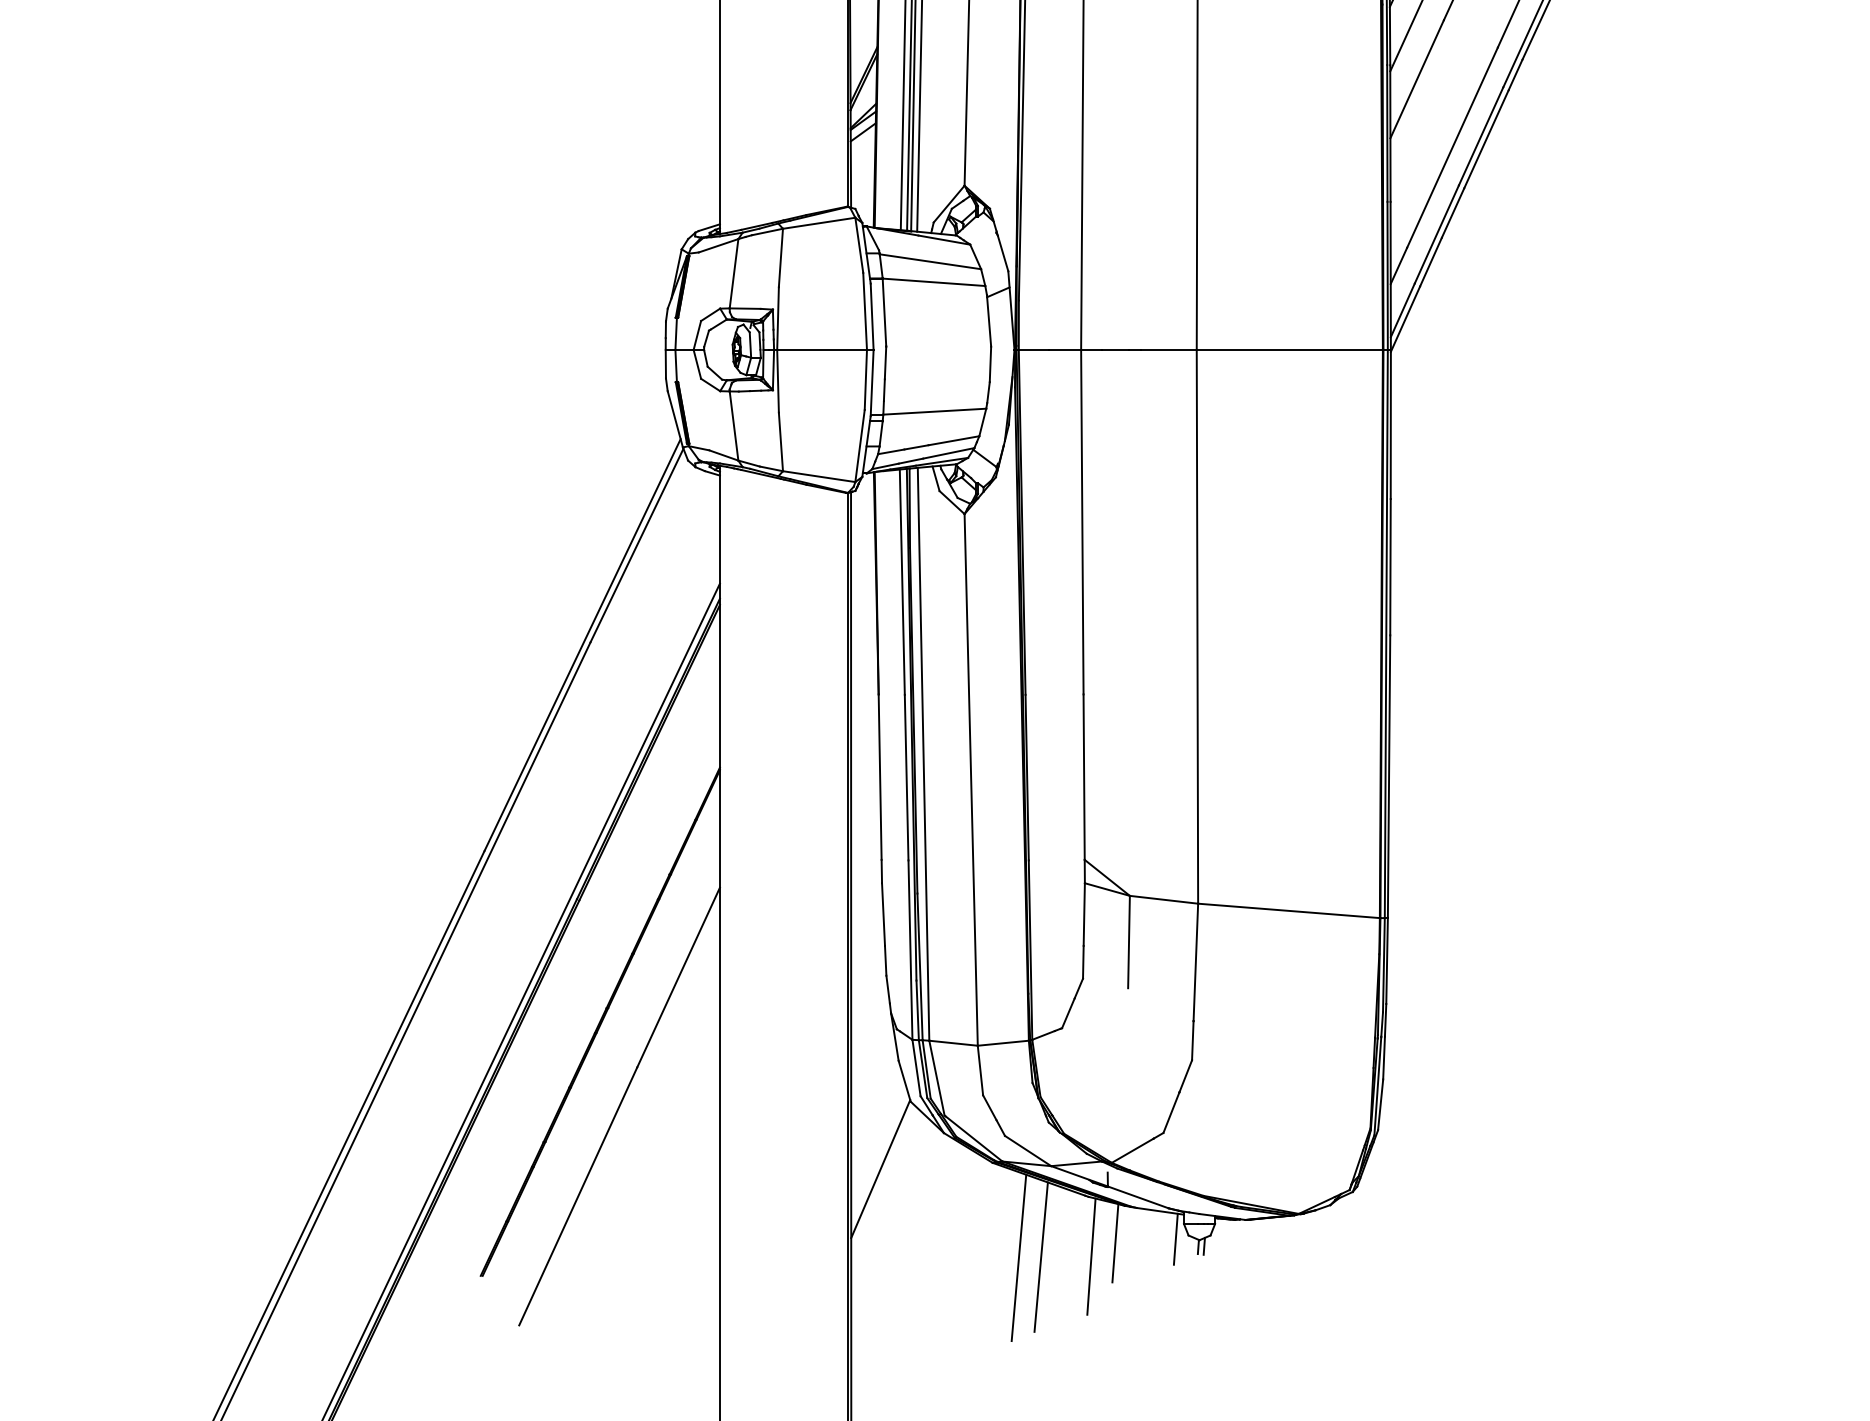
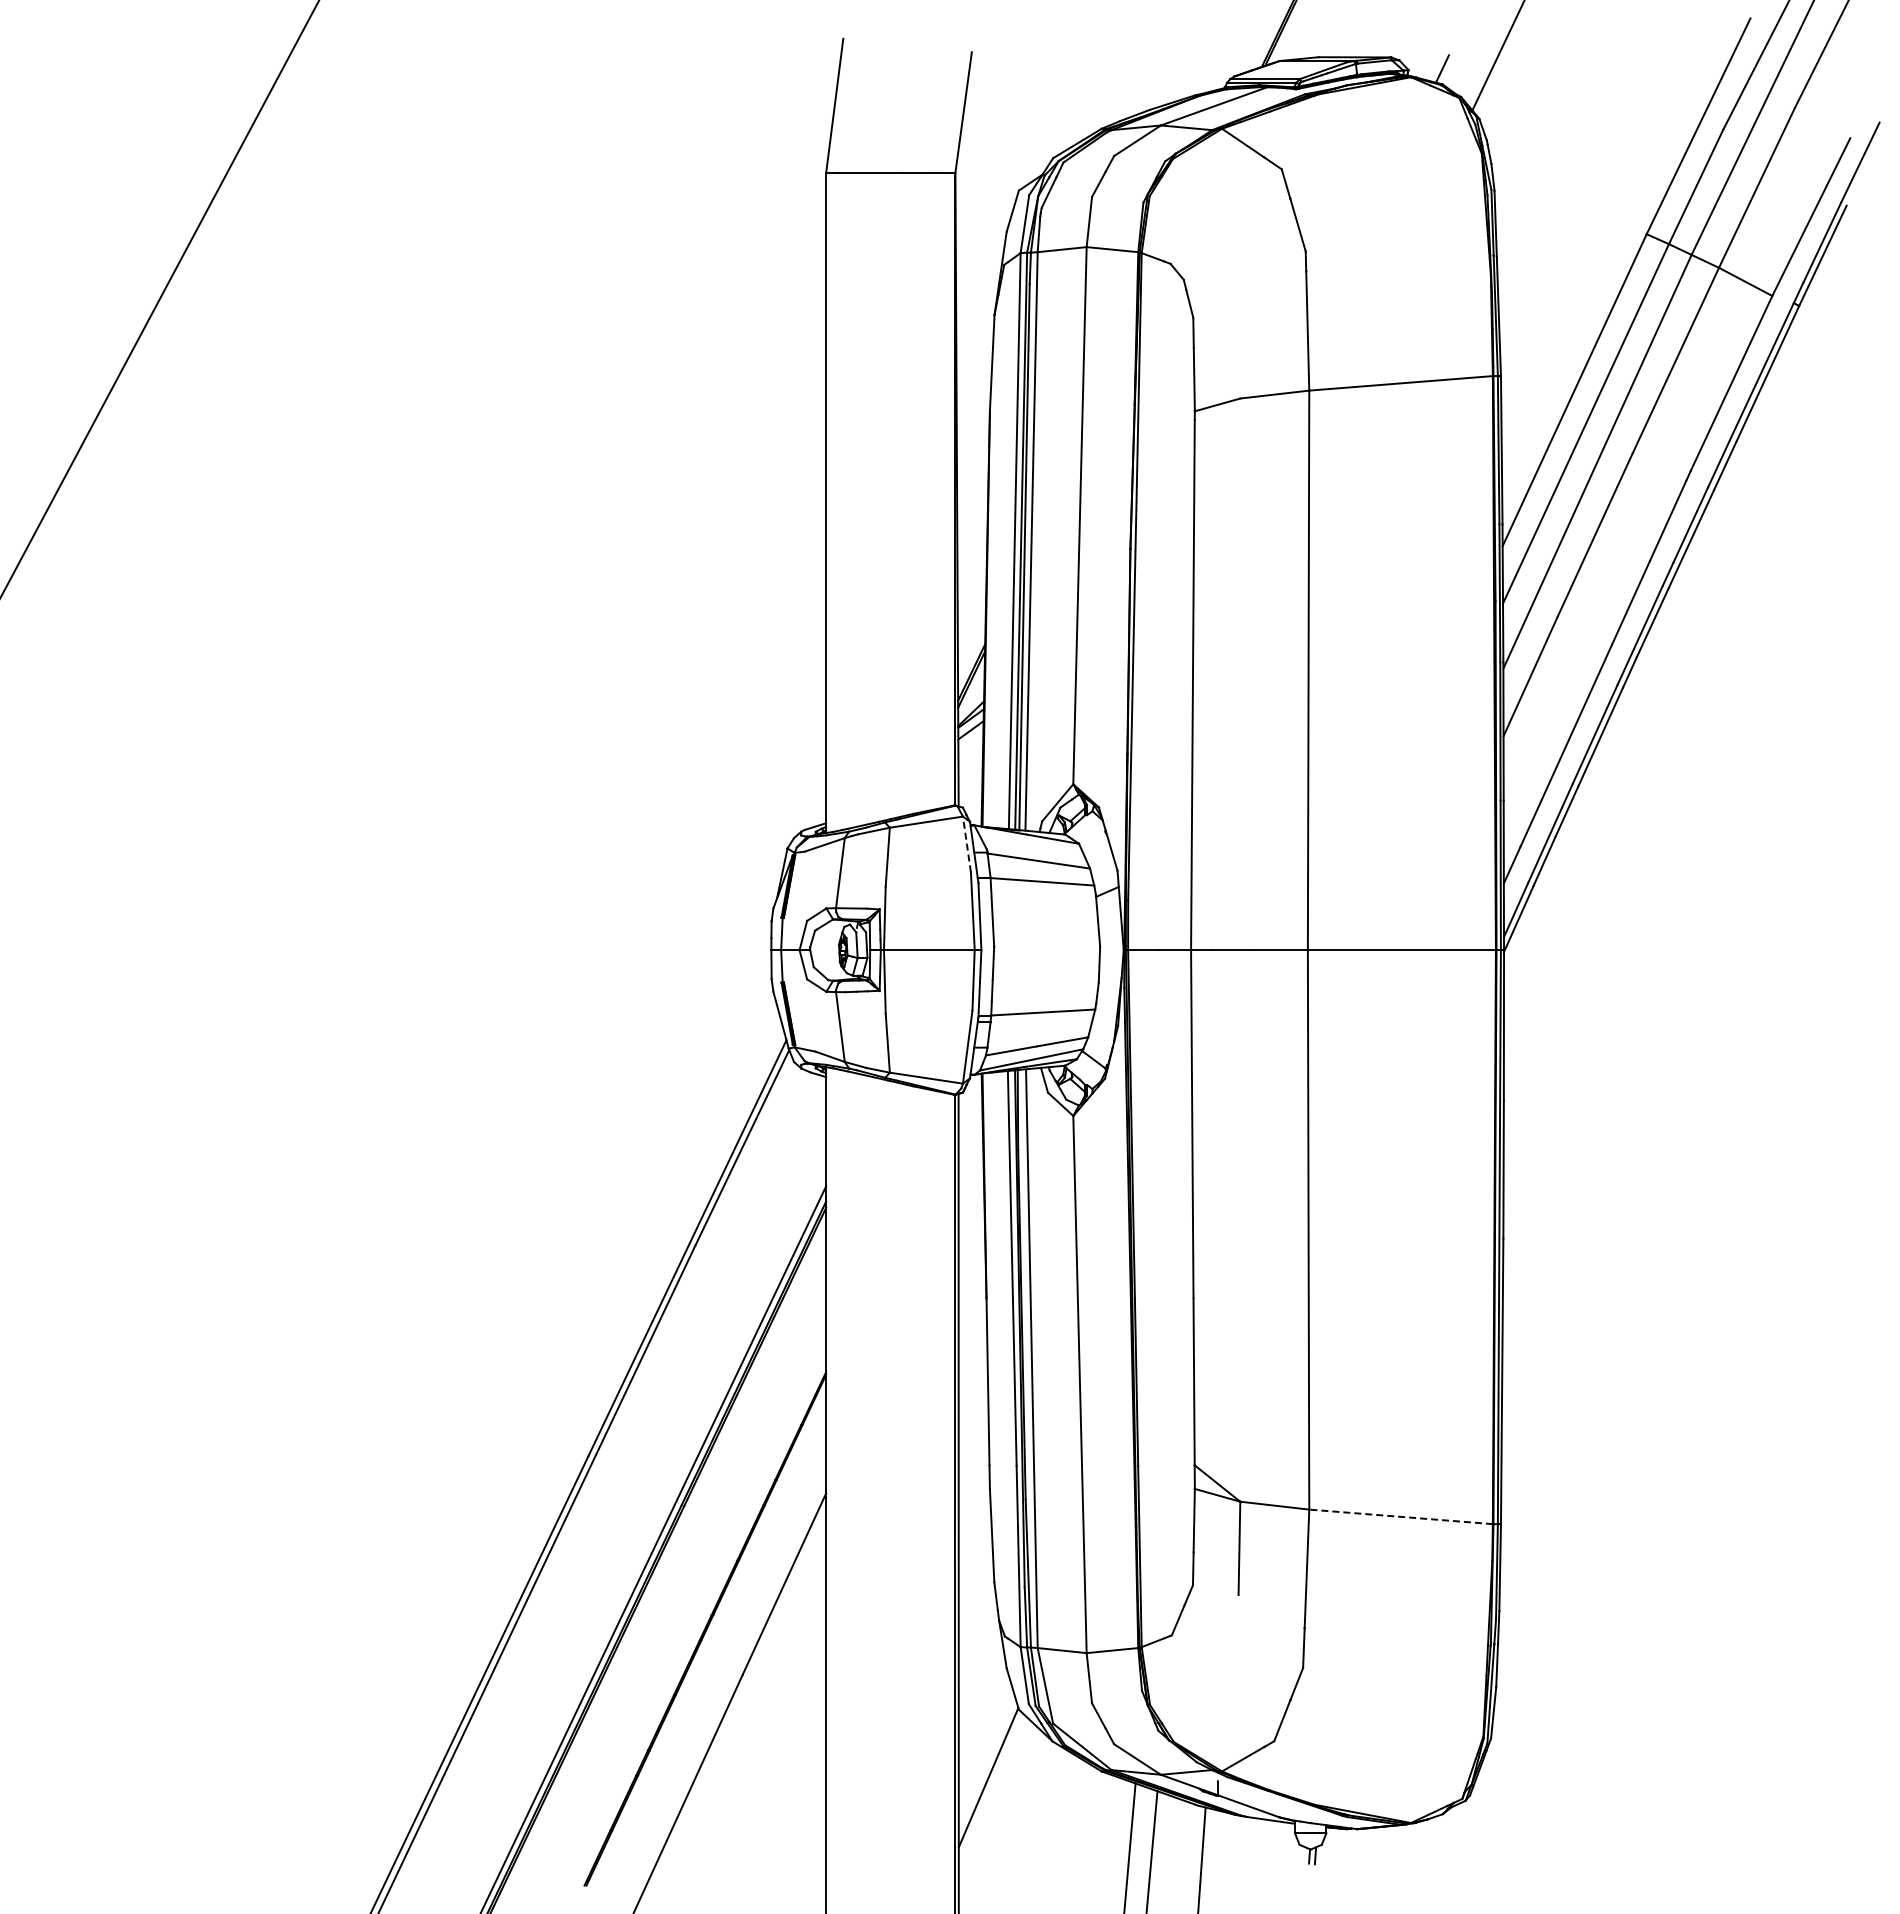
line: (858, 244) -> (966, 843), solid -> dashed
line: (1288, 910) -> (1400, 1516), solid -> dashed
line: (1175, 1239) -> (1286, 1848), removed
line: (1115, 1243) -> (1225, 1852), removed

